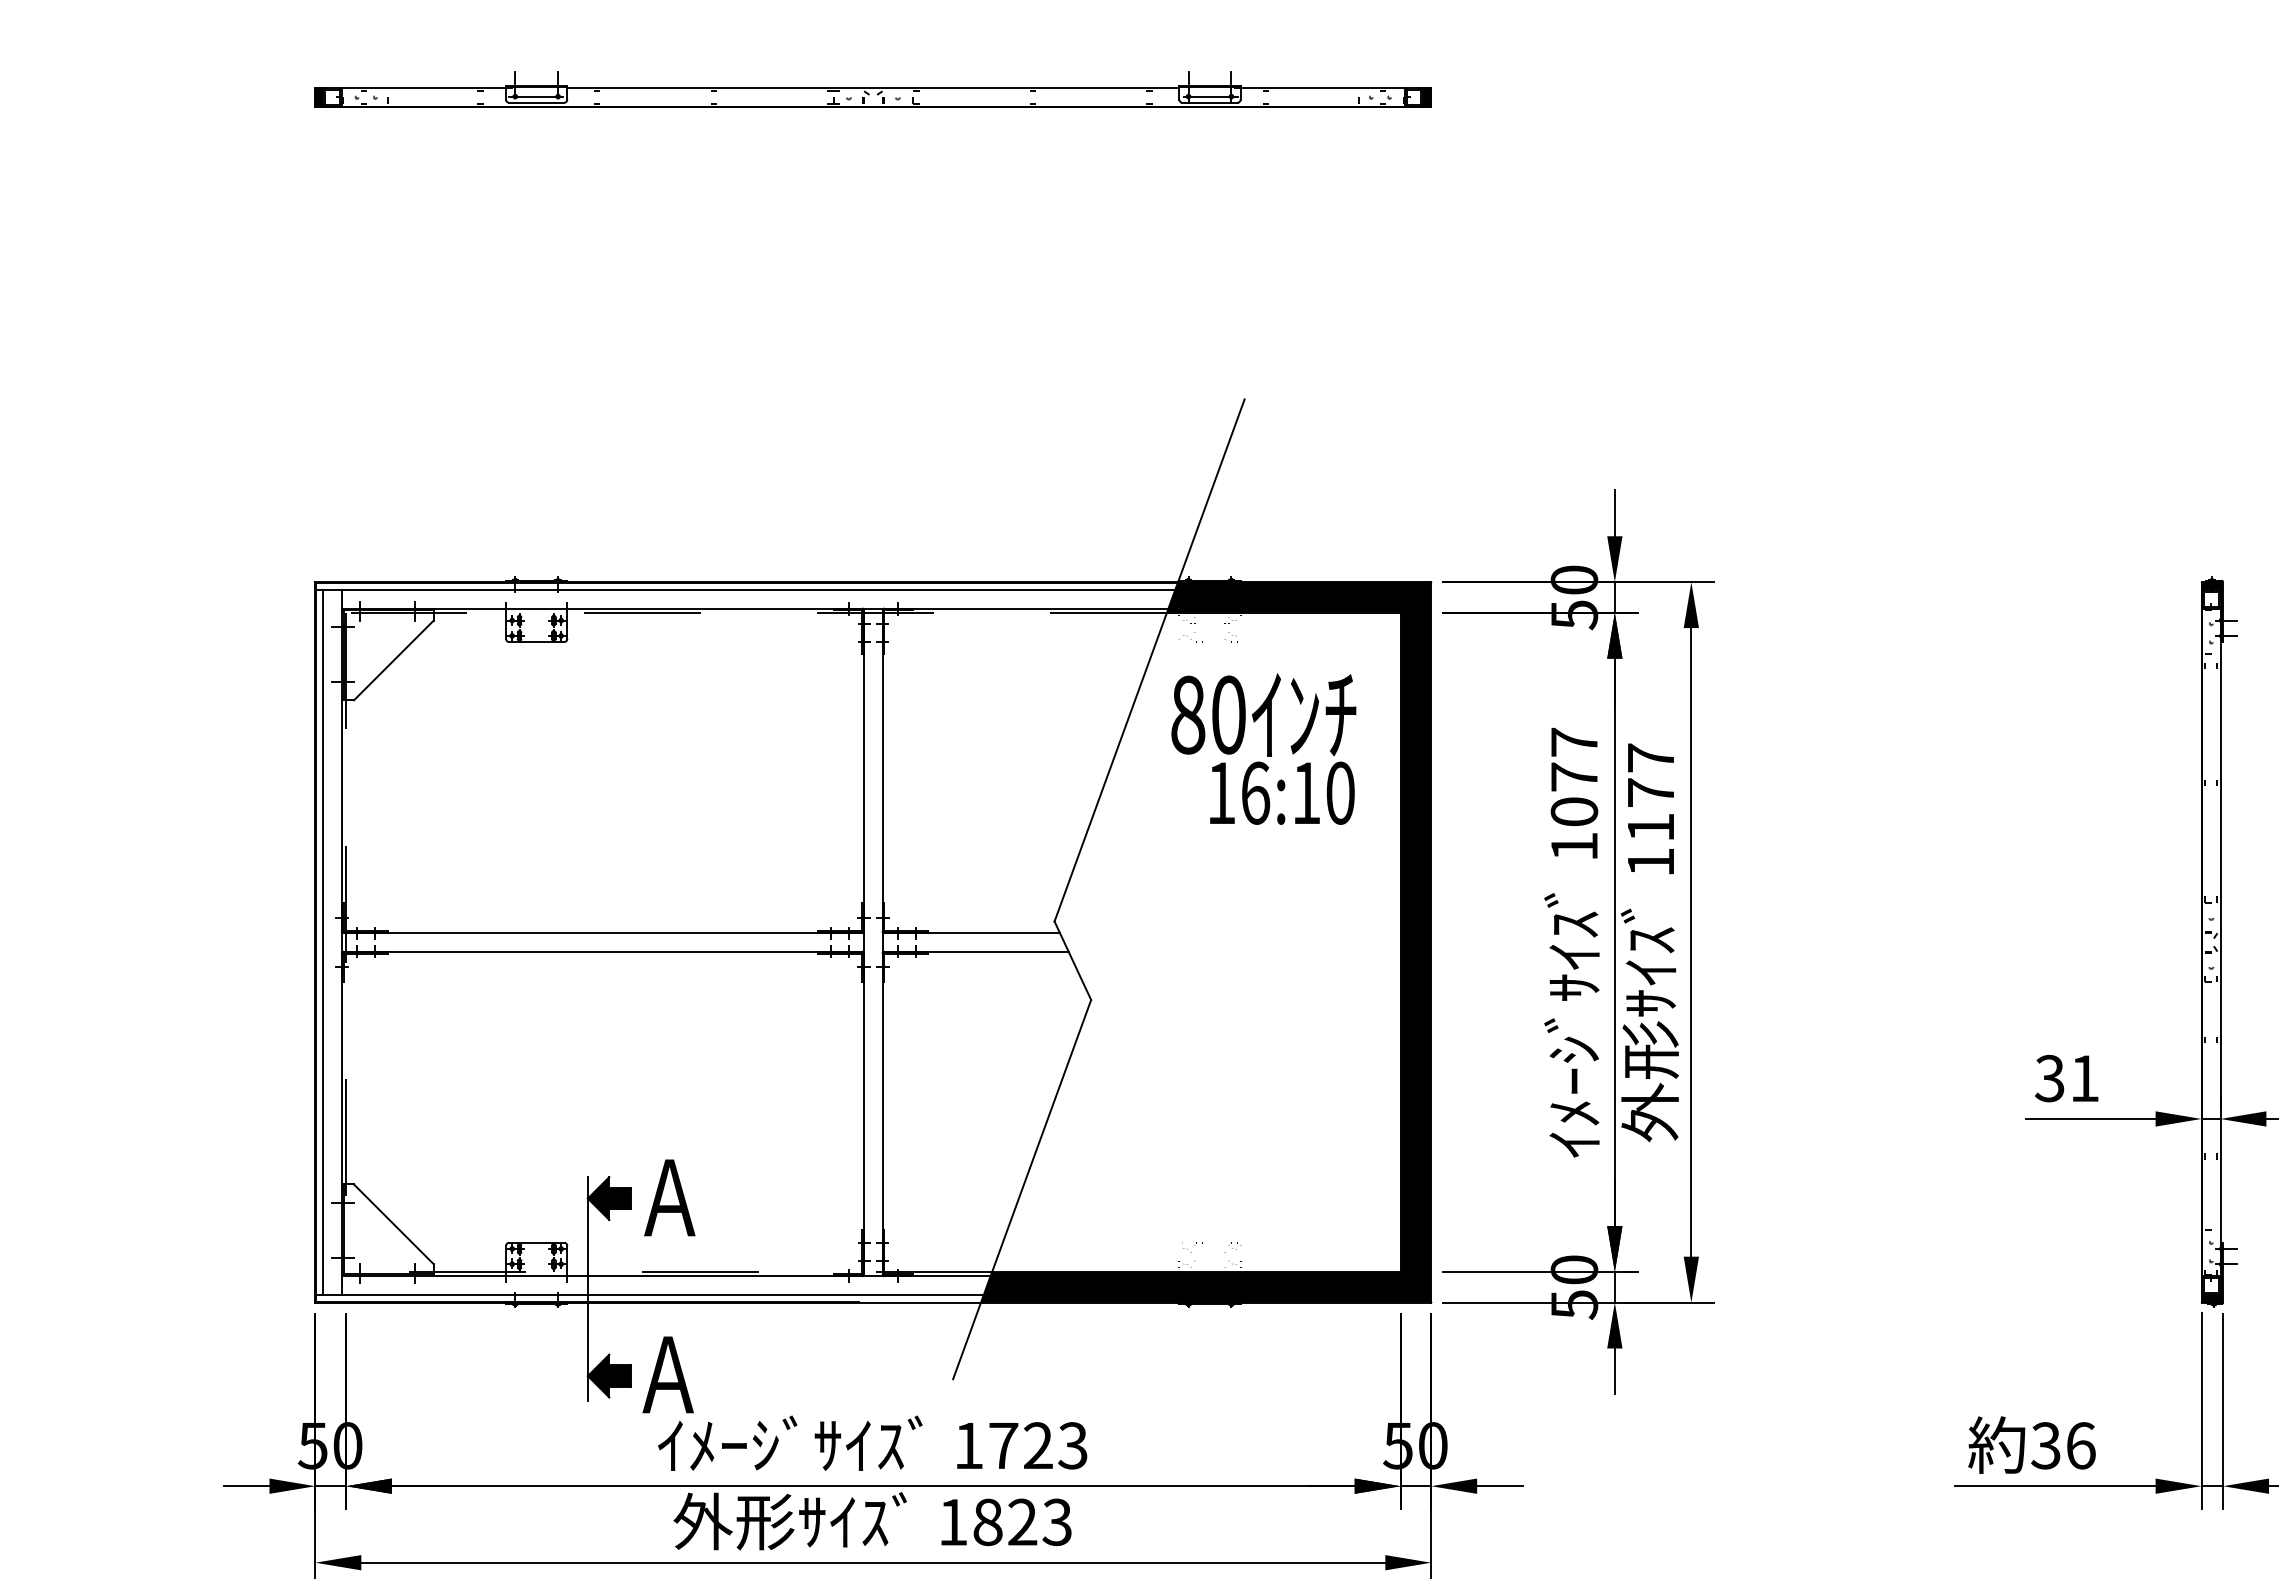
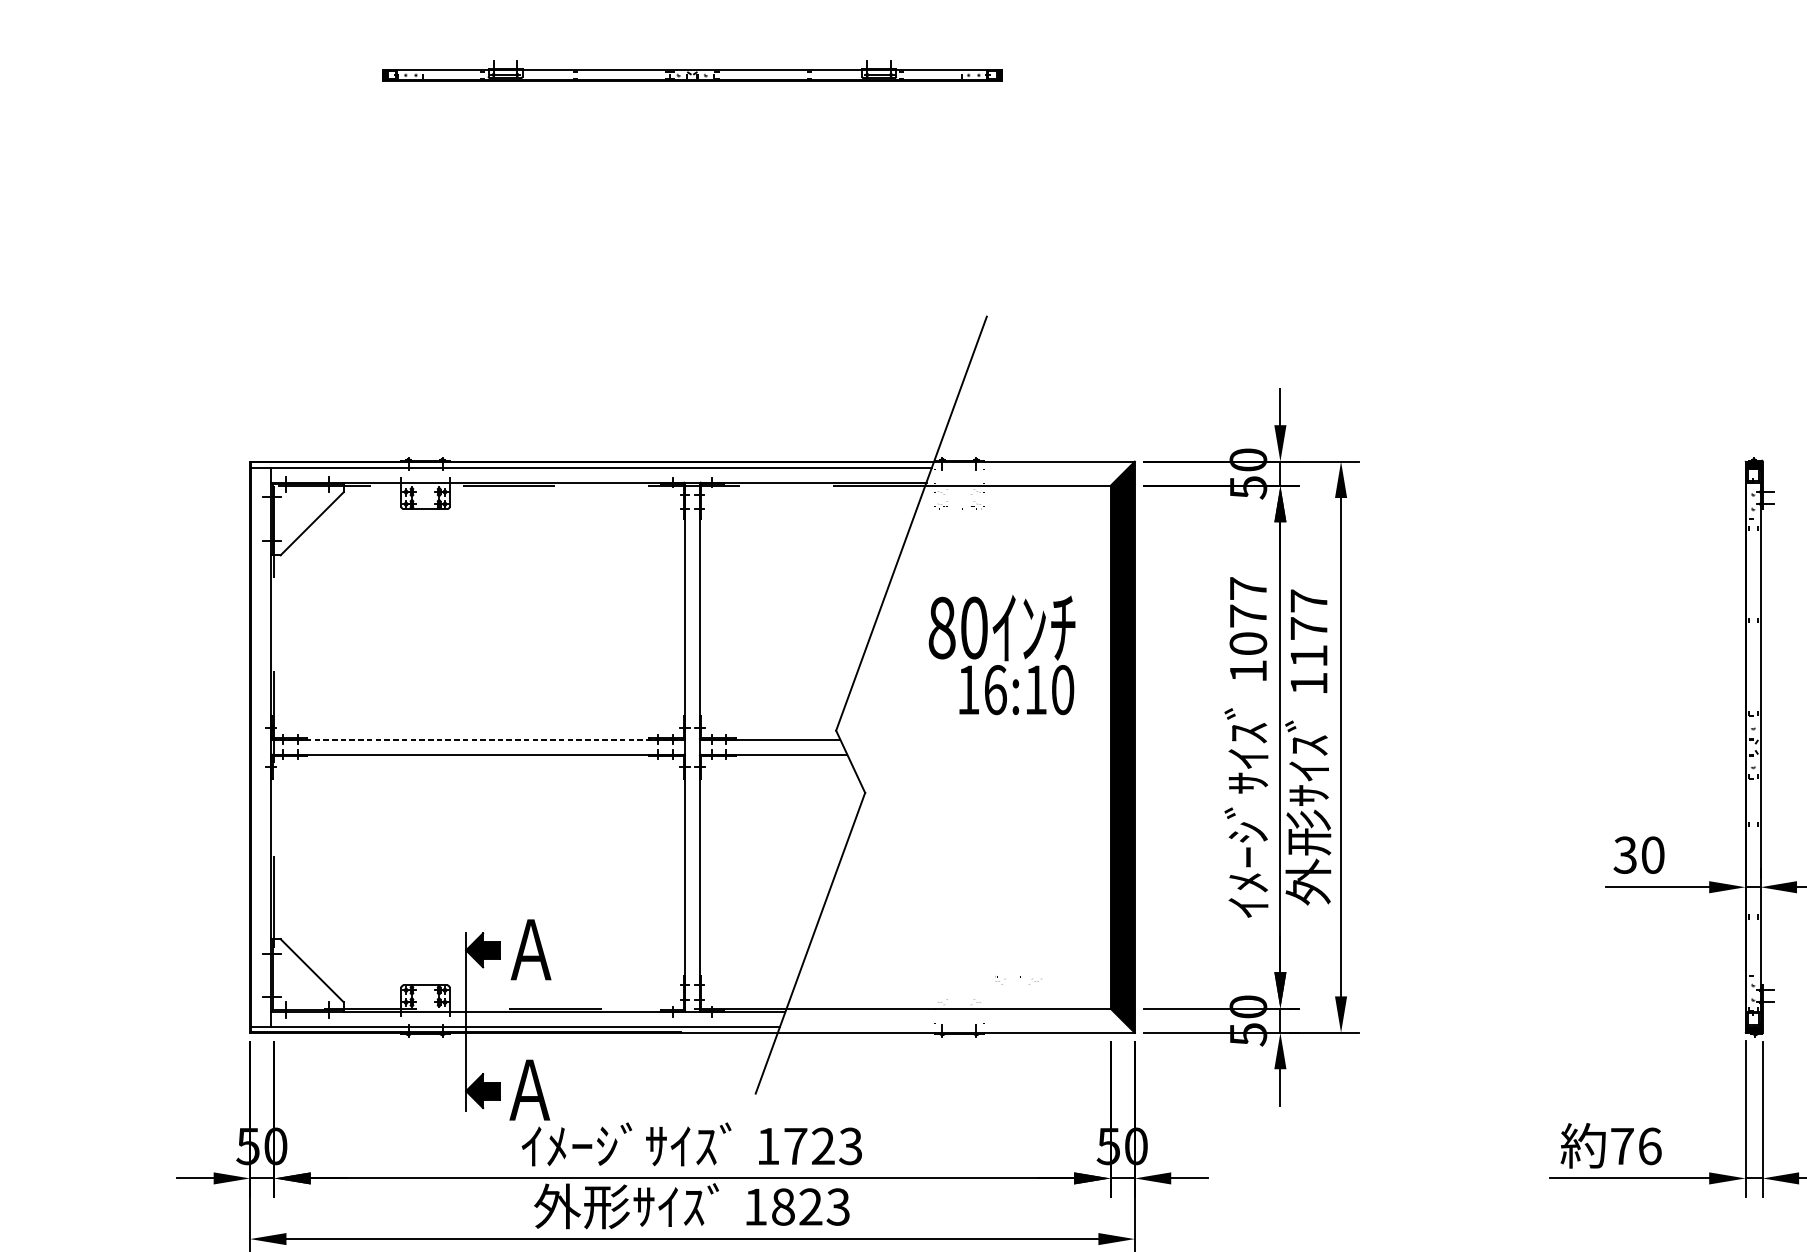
part: (872, 89) -> (691, 70), size x0.7
fill: (1298, 597) -> (1029, 473), removed
text: (1263, 748) -> (1001, 654), moved
line: (601, 933) -> (476, 740), solid -> dashed
line: (323, 942) -> (256, 747), removed
text: (2084, 1078) -> (1652, 855), 31 -> 30
part: (1202, 1243) -> (1011, 977), moved
fill: (1206, 1287) -> (956, 1020), removed
text: (2045, 1445) -> (1621, 1146), 36 -> 76

